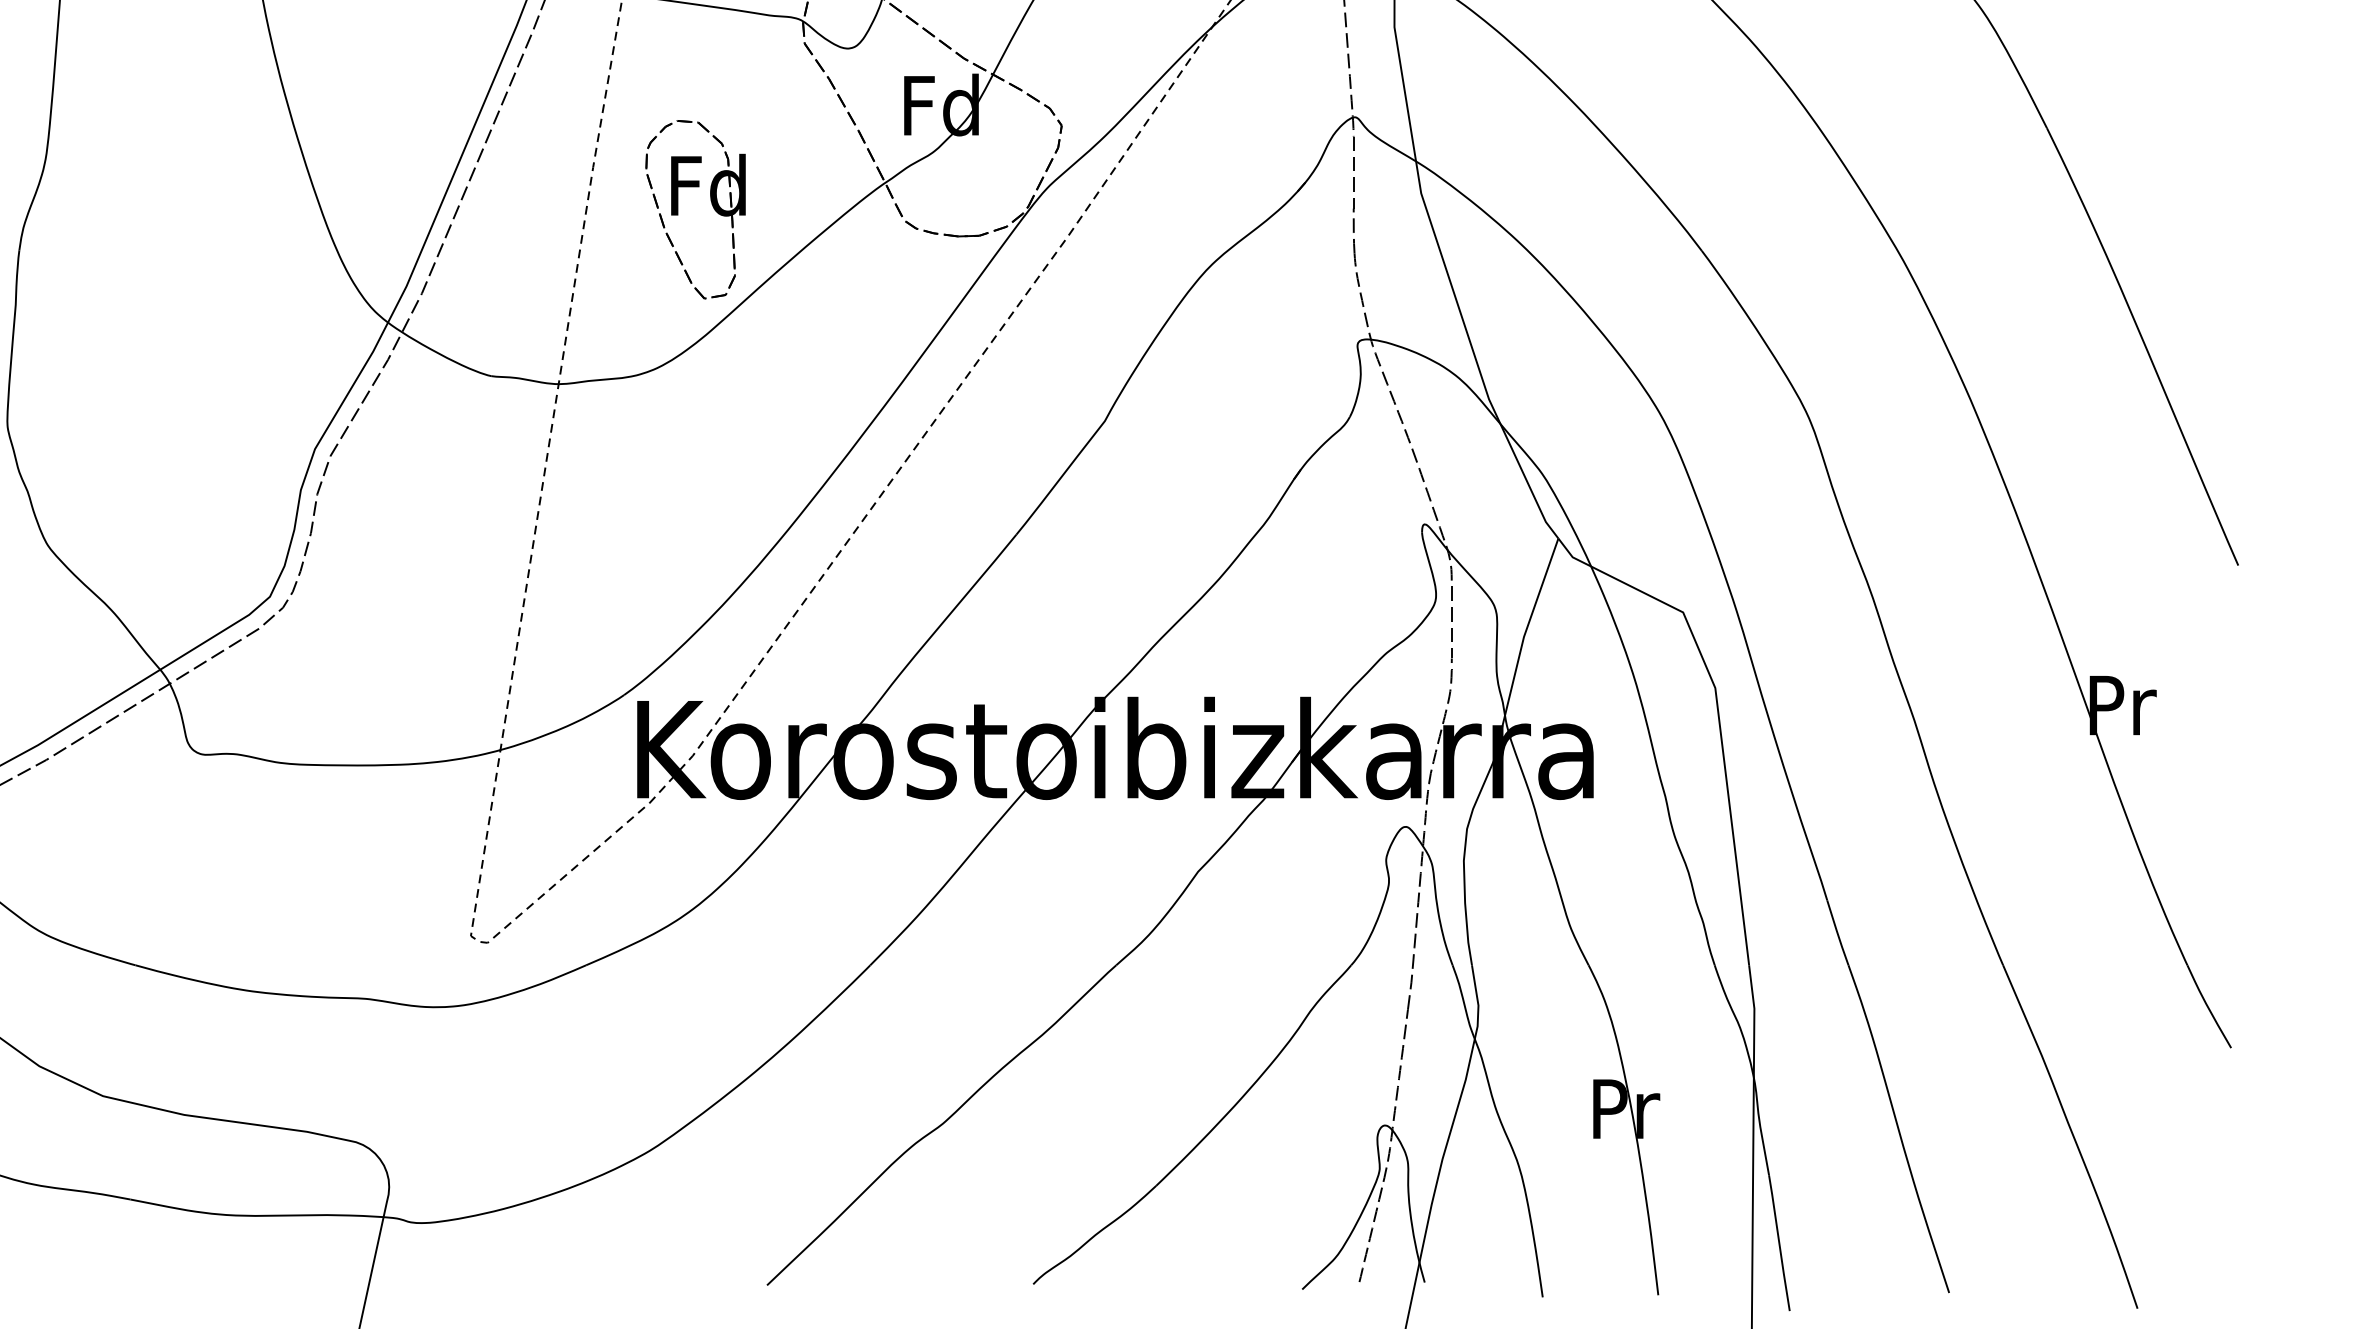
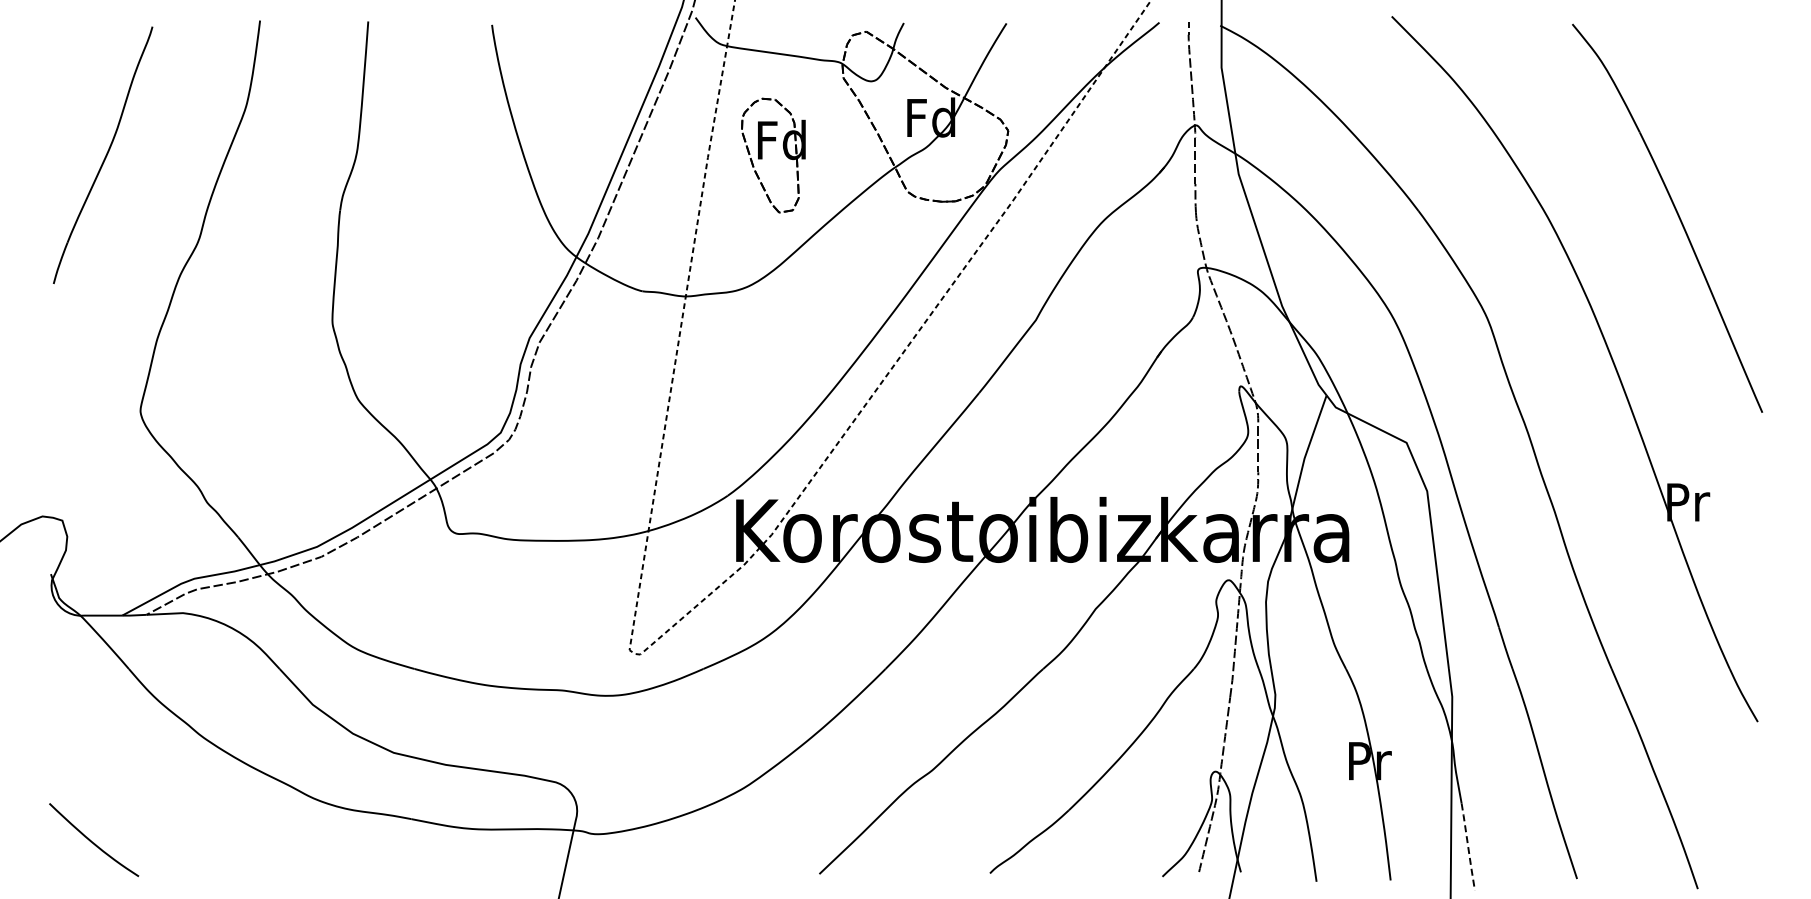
part: (711, 203) -> (783, 151), moved
line: (1779, 1243) -> (1468, 847), solid -> dashed

